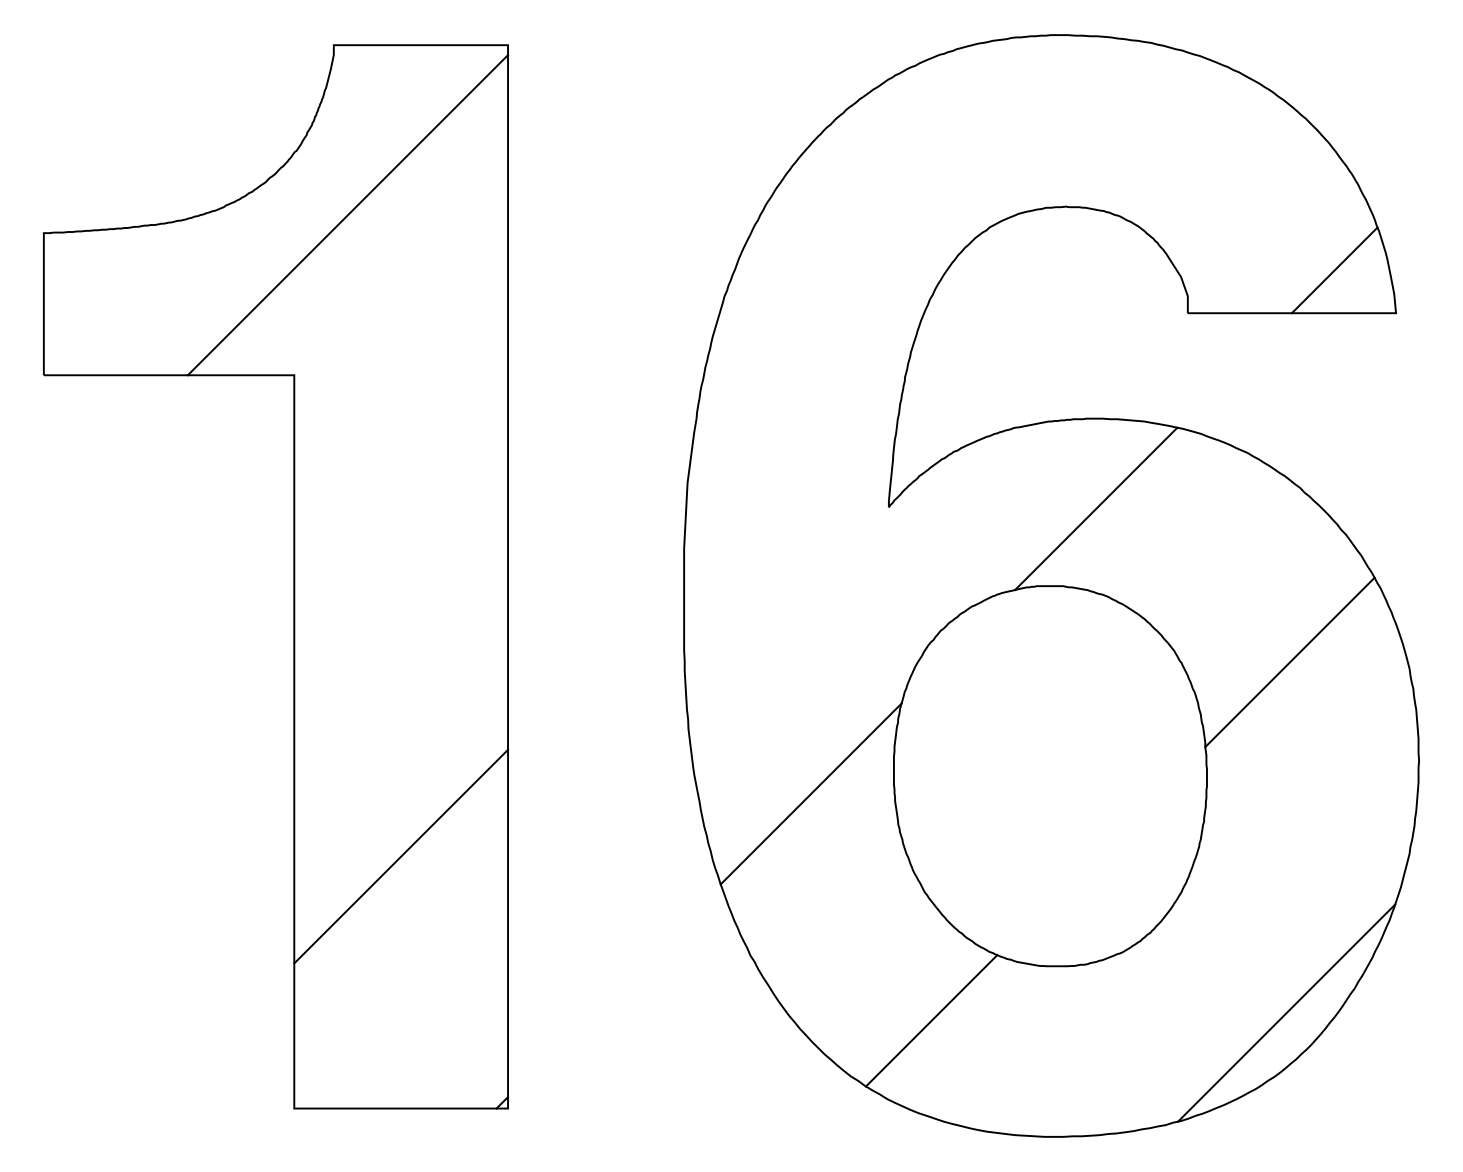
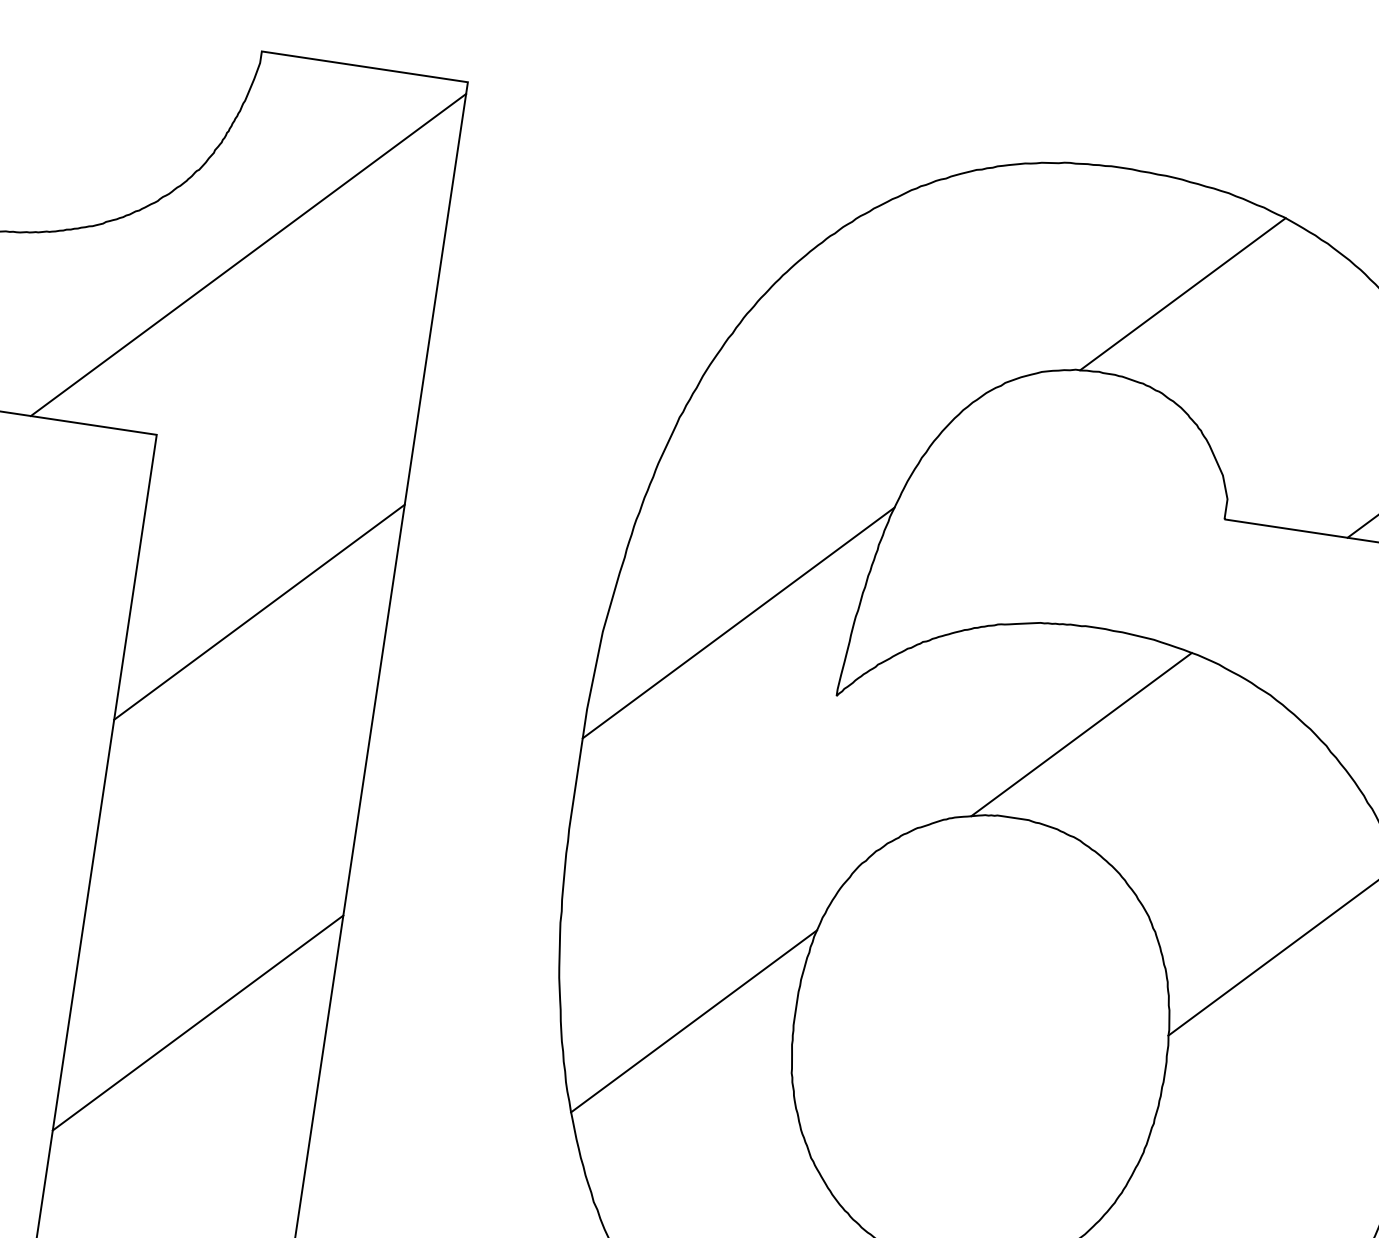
line: (1125, 131) -> (1182, 293), added
line: (798, 458) -> (738, 622), added
line: (401, 509) -> (259, 612), added

